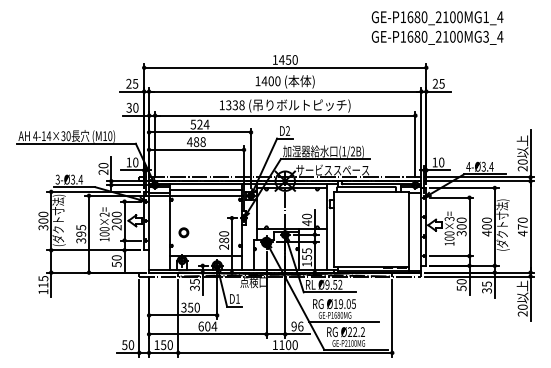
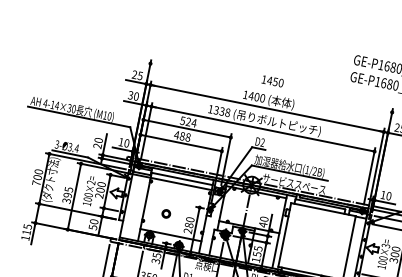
line: (285, 67) -> (271, 87), removed
text: (43, 227) -> (36, 183), 300 -> 700
part: (183, 232) -> (166, 213), moved

